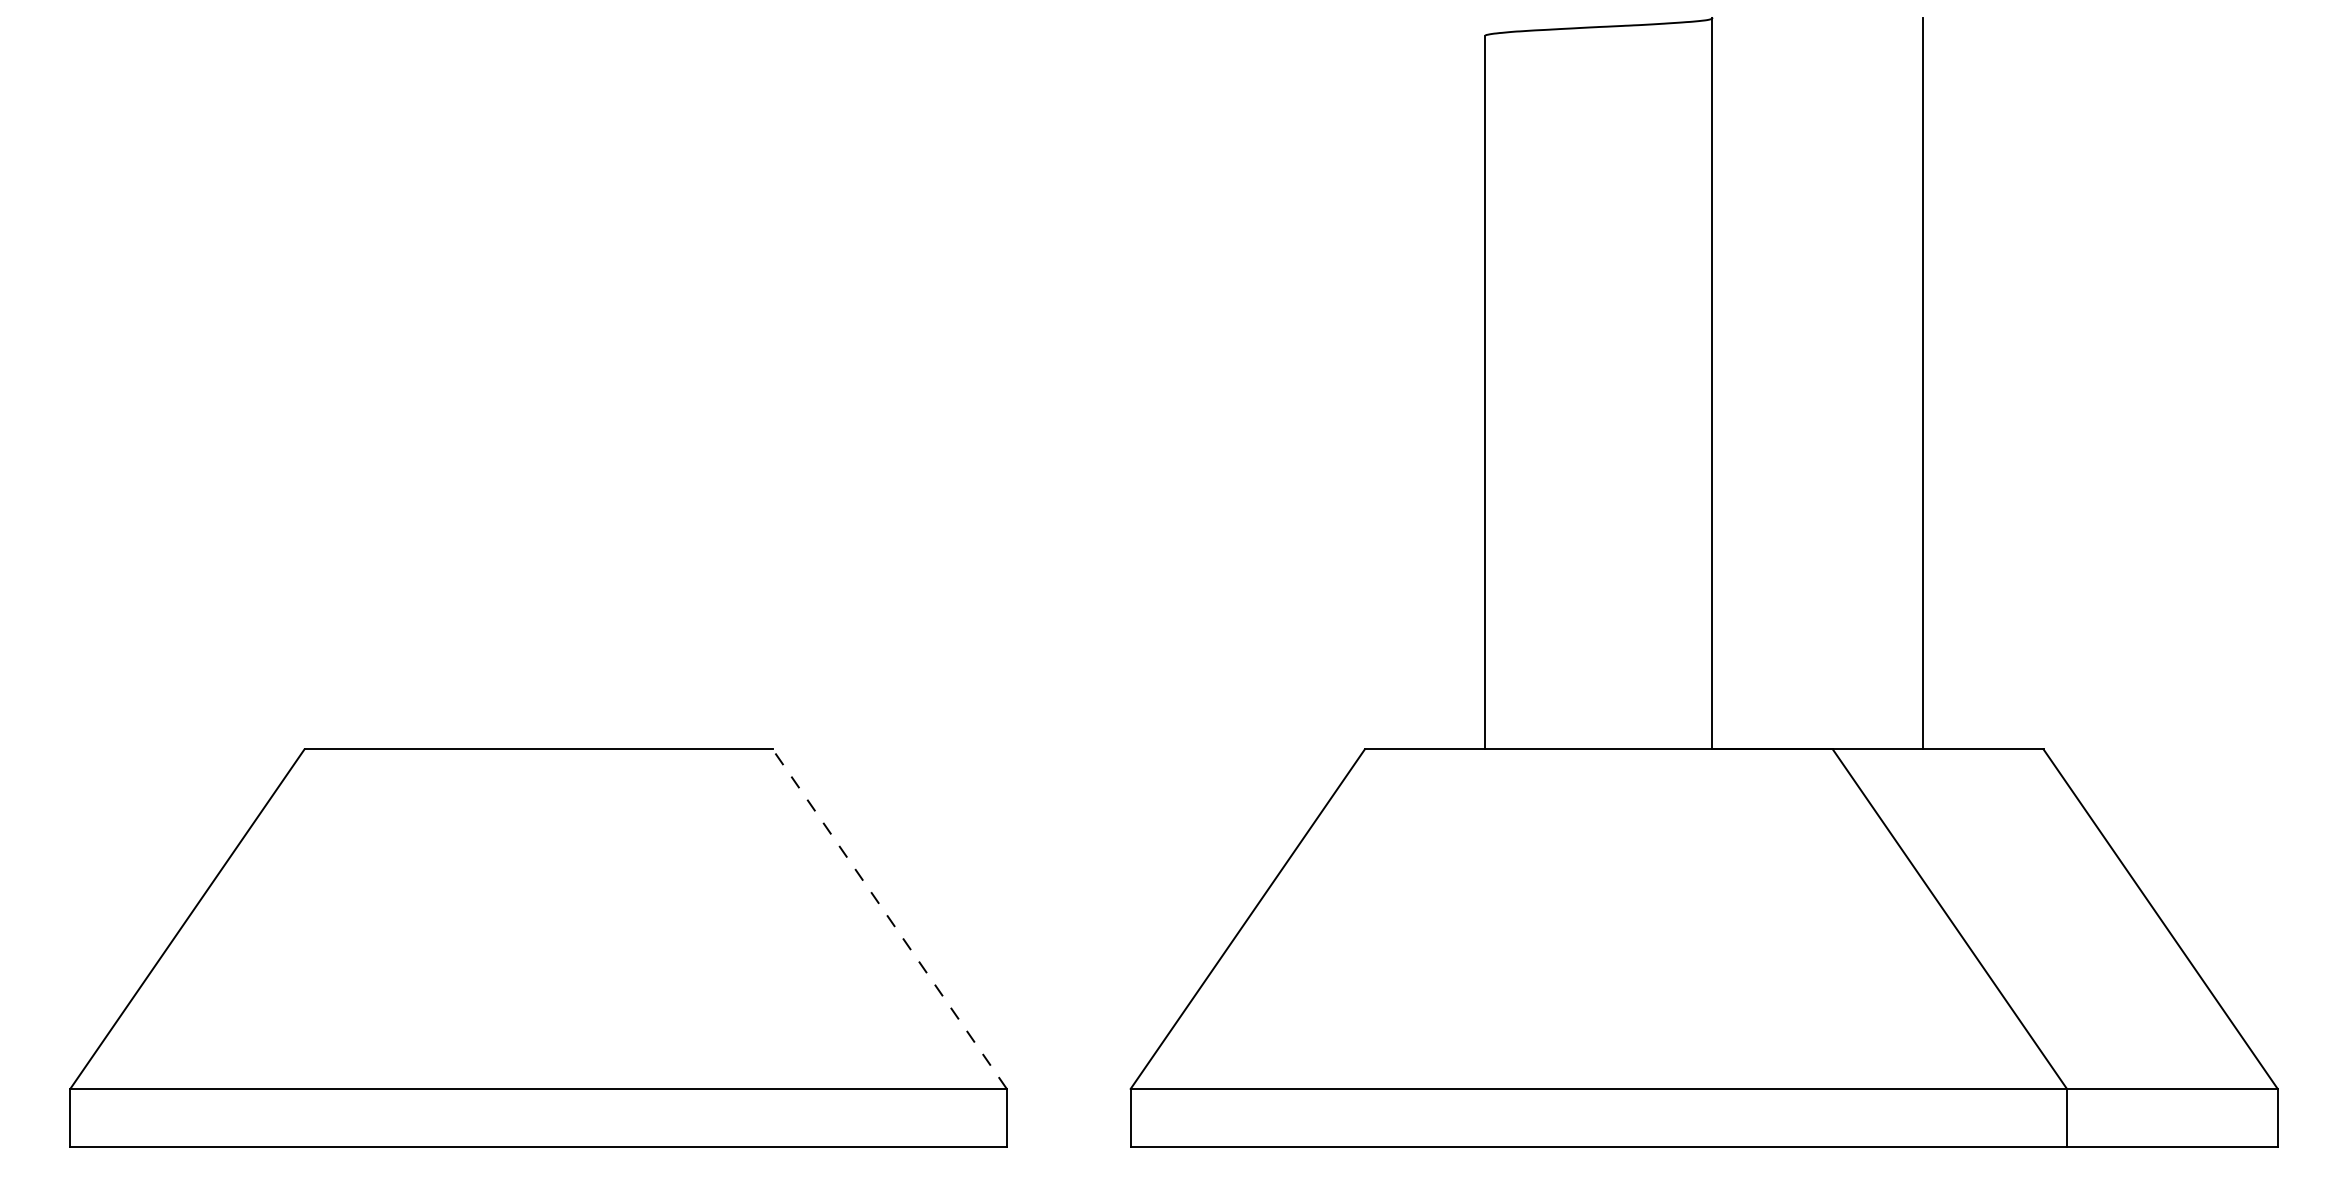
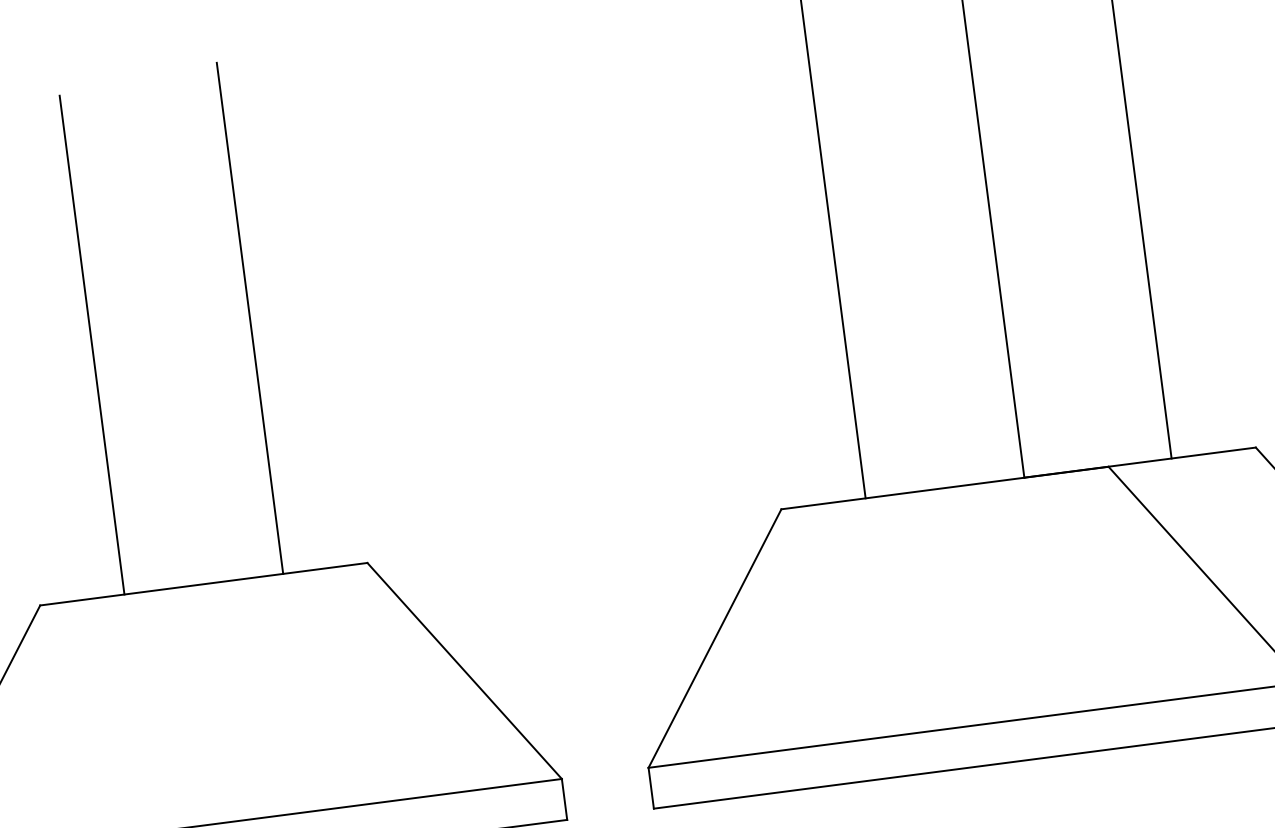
line: (652, 383) -> (250, 318), added
line: (425, 392) -> (92, 345), added
line: (889, 918) -> (464, 670), dashed -> solid

